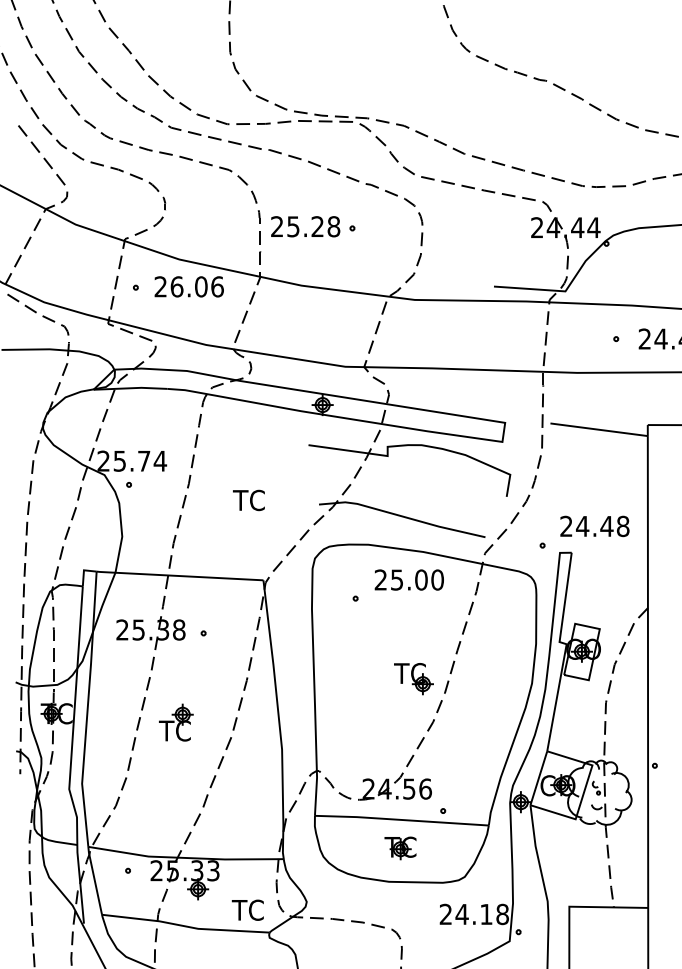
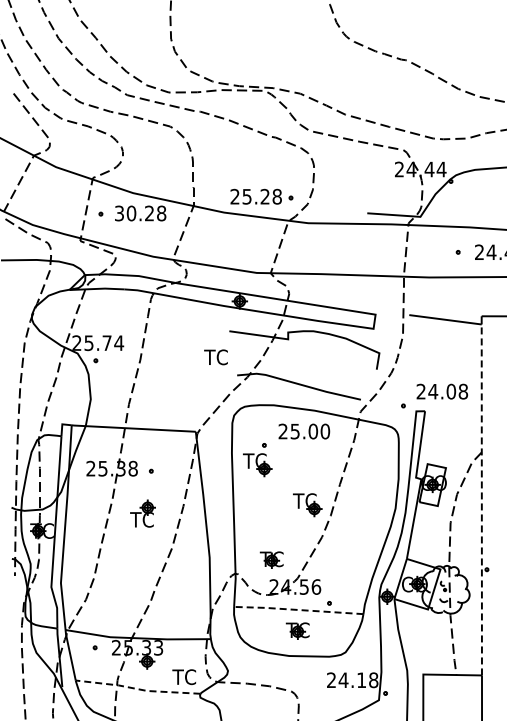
part: (312, 226) -> (261, 196), moved
text: (189, 286) -> (140, 213), 26.06 -> 30.28
text: (248, 500) -> (215, 357), moved
text: (607, 526) -> (451, 391), 24.48 -> 24.08
part: (346, 625) -> (257, 465), added
line: (647, 671) -> (481, 499), solid -> dashed
part: (175, 722) -> (142, 513), moved
part: (365, 752) -> (271, 559), added
line: (401, 819) -> (298, 609), solid -> dashed
line: (185, 926) -> (137, 689), solid -> dashed

